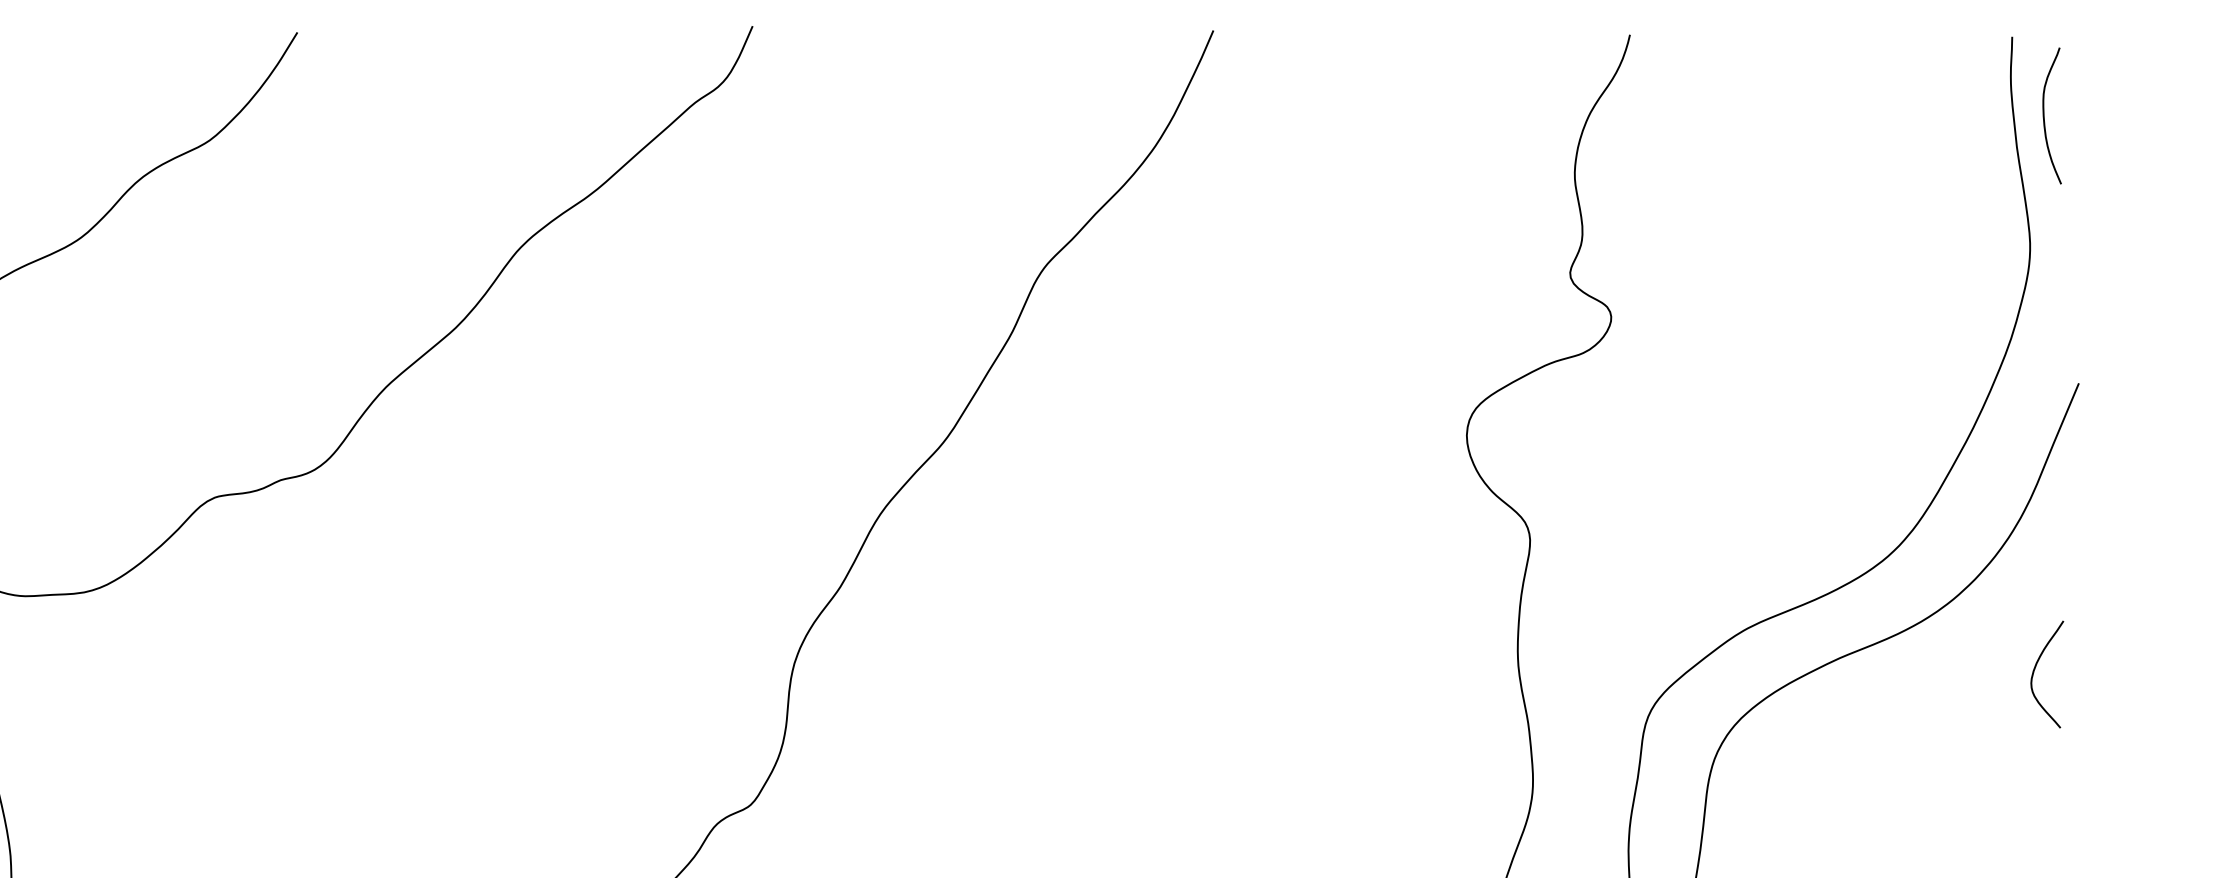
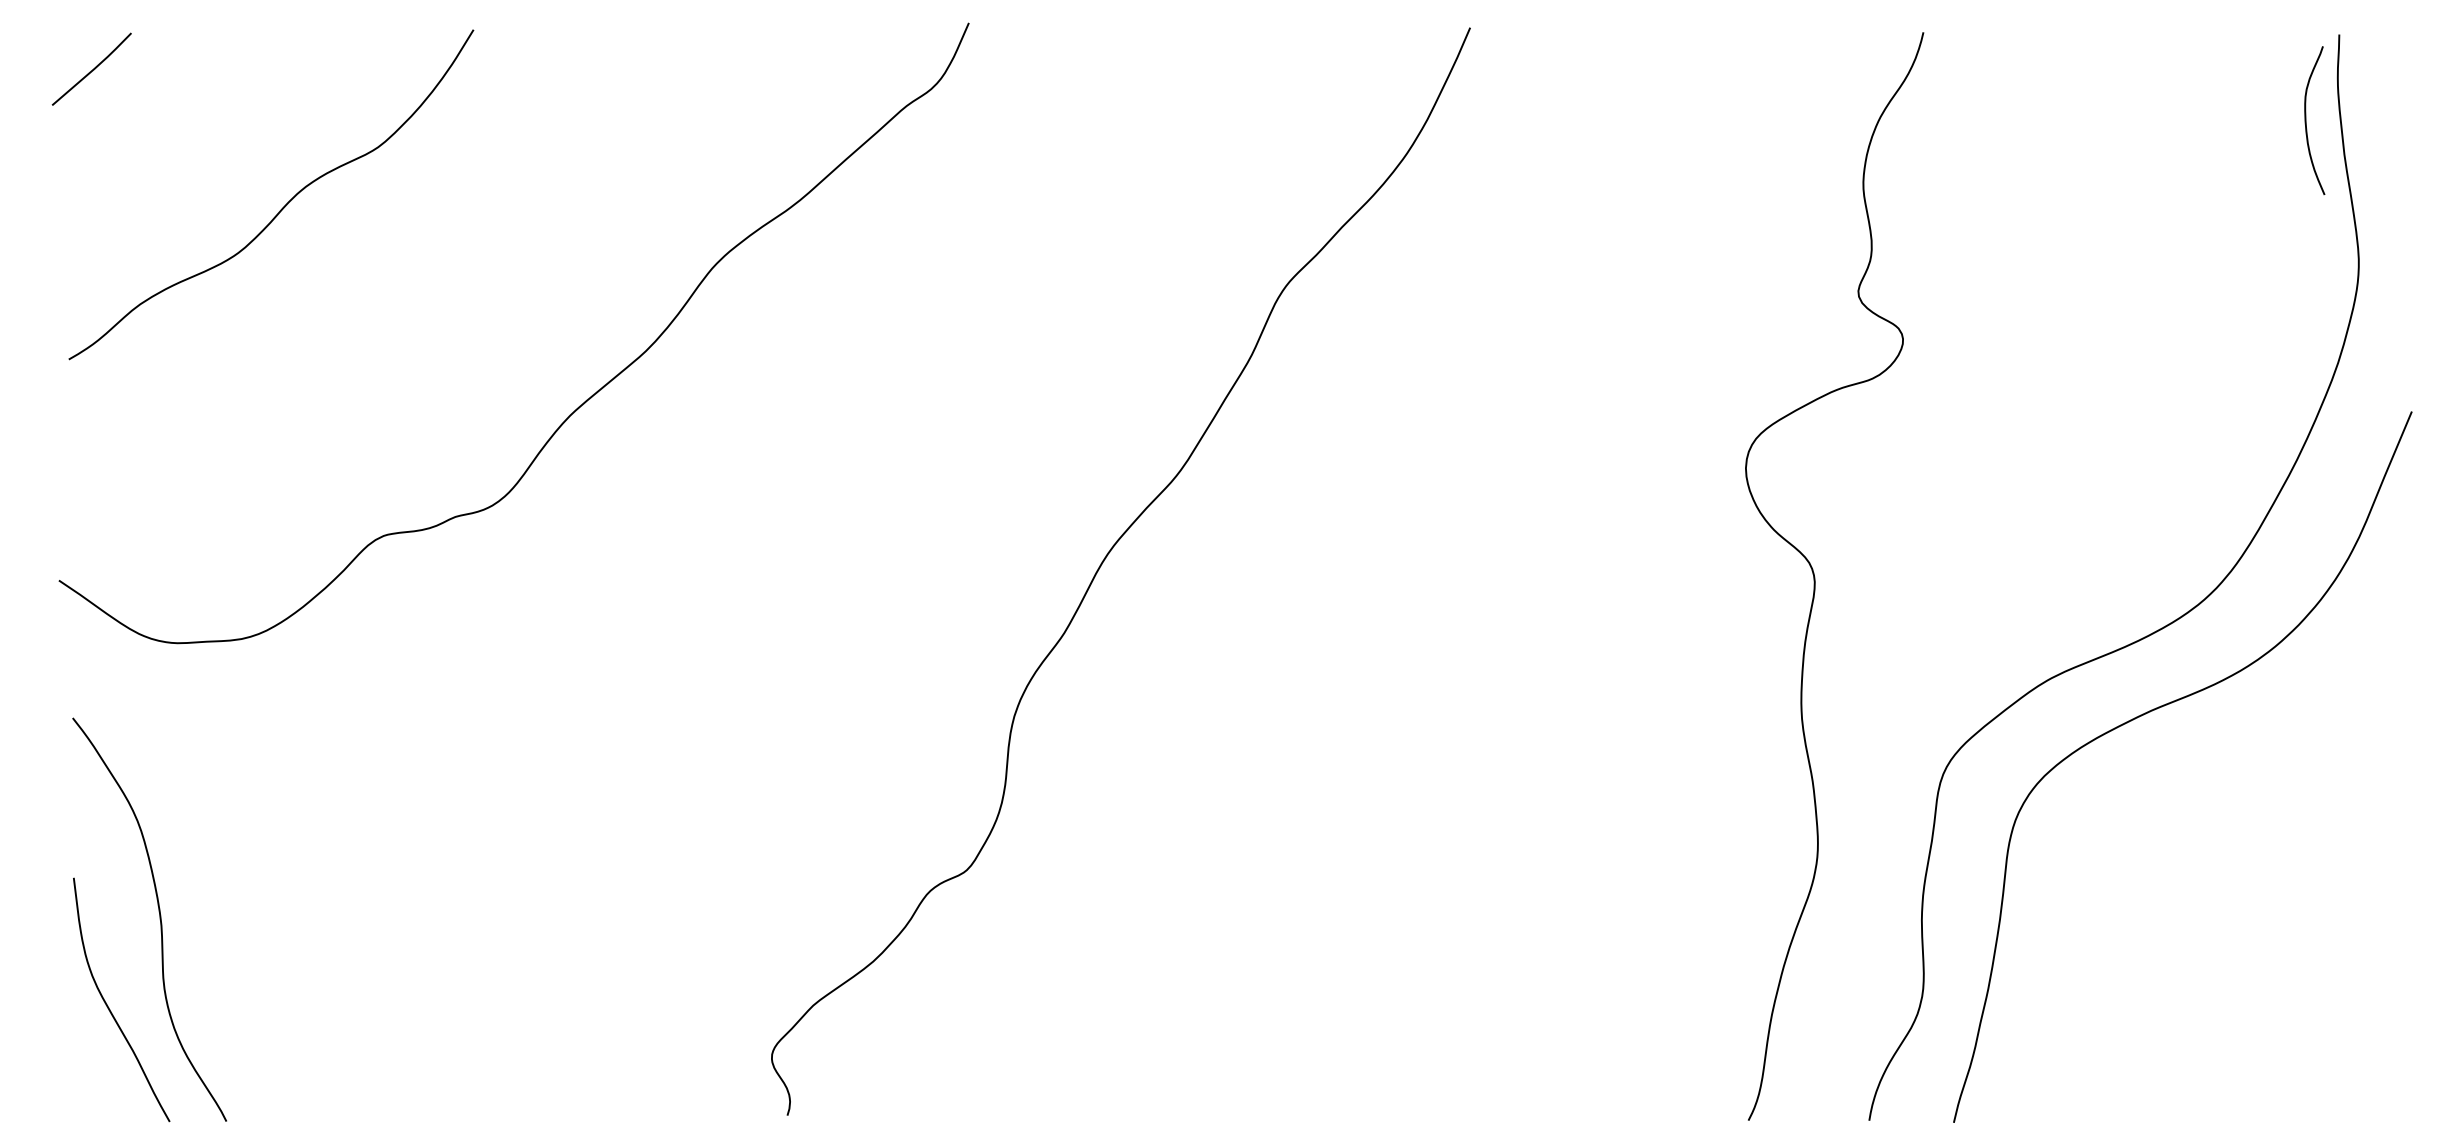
curve: (2044, 115) -> (2306, 120), moved
curve: (2035, 670) -> (2364, 723), removed

